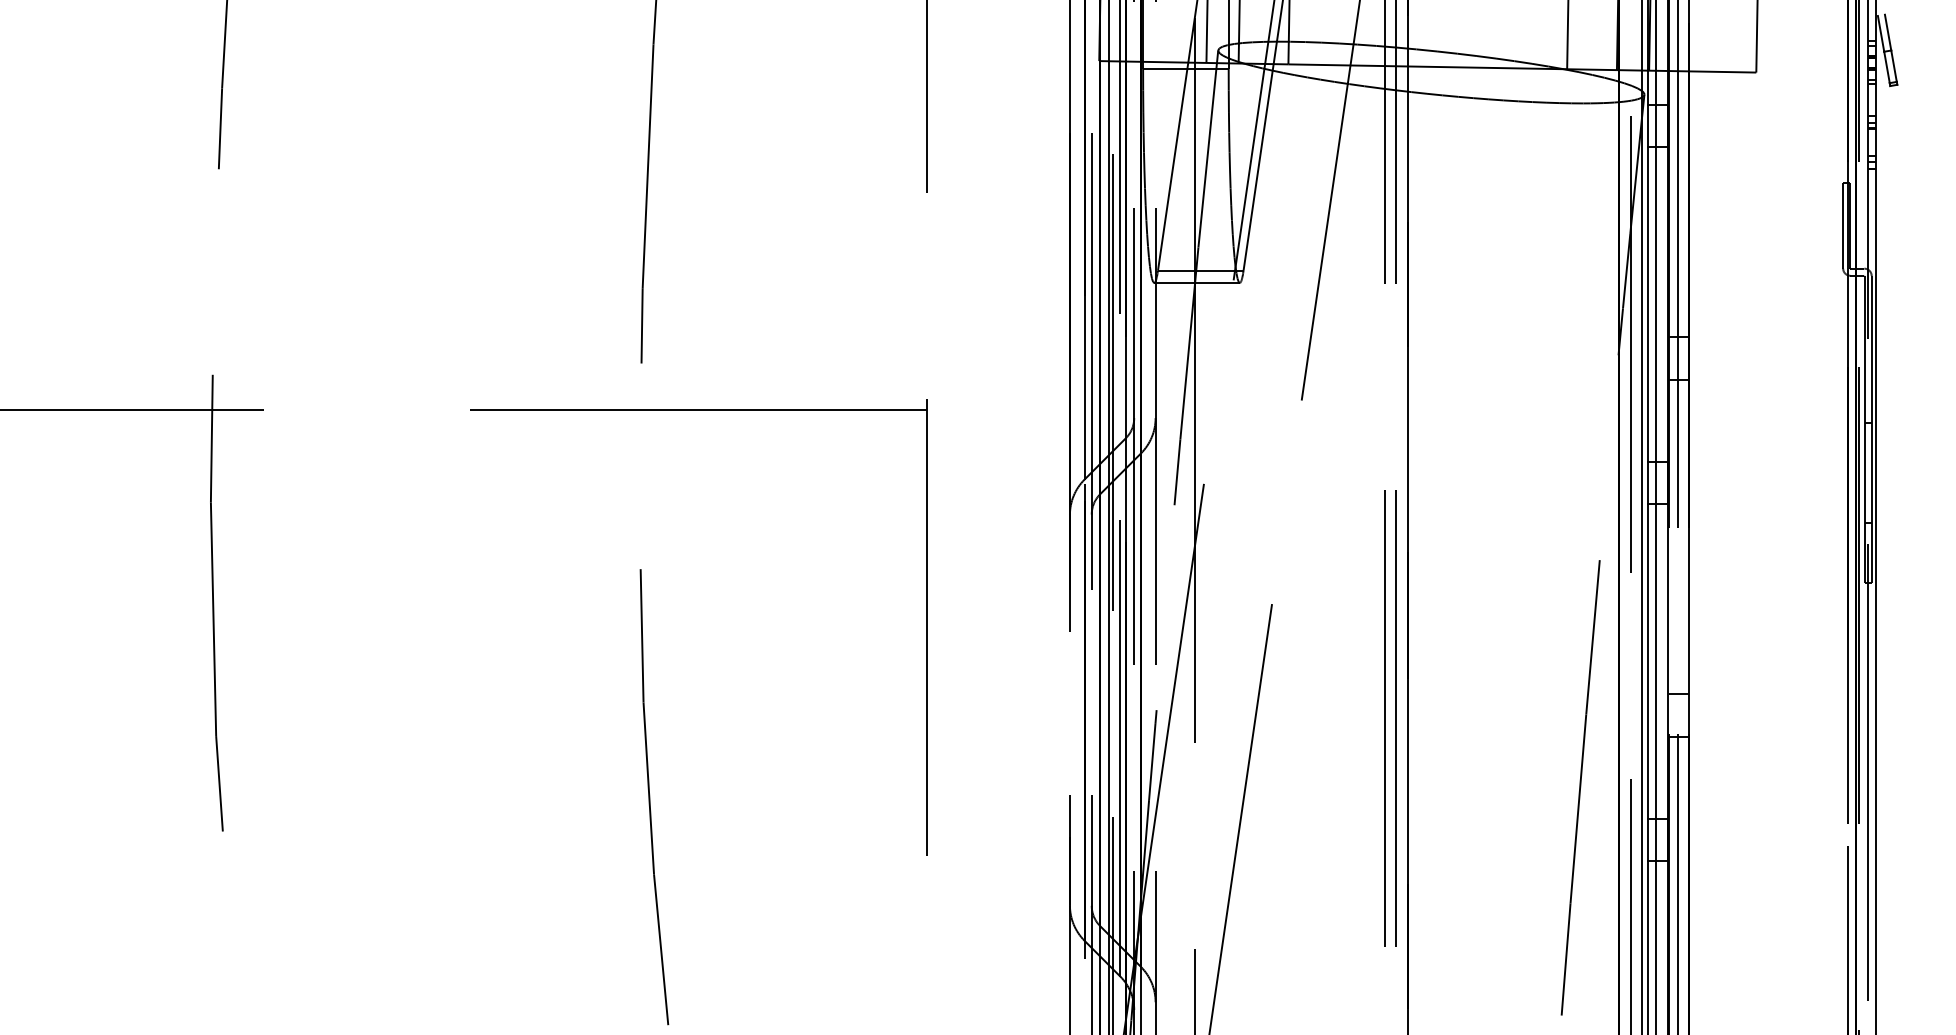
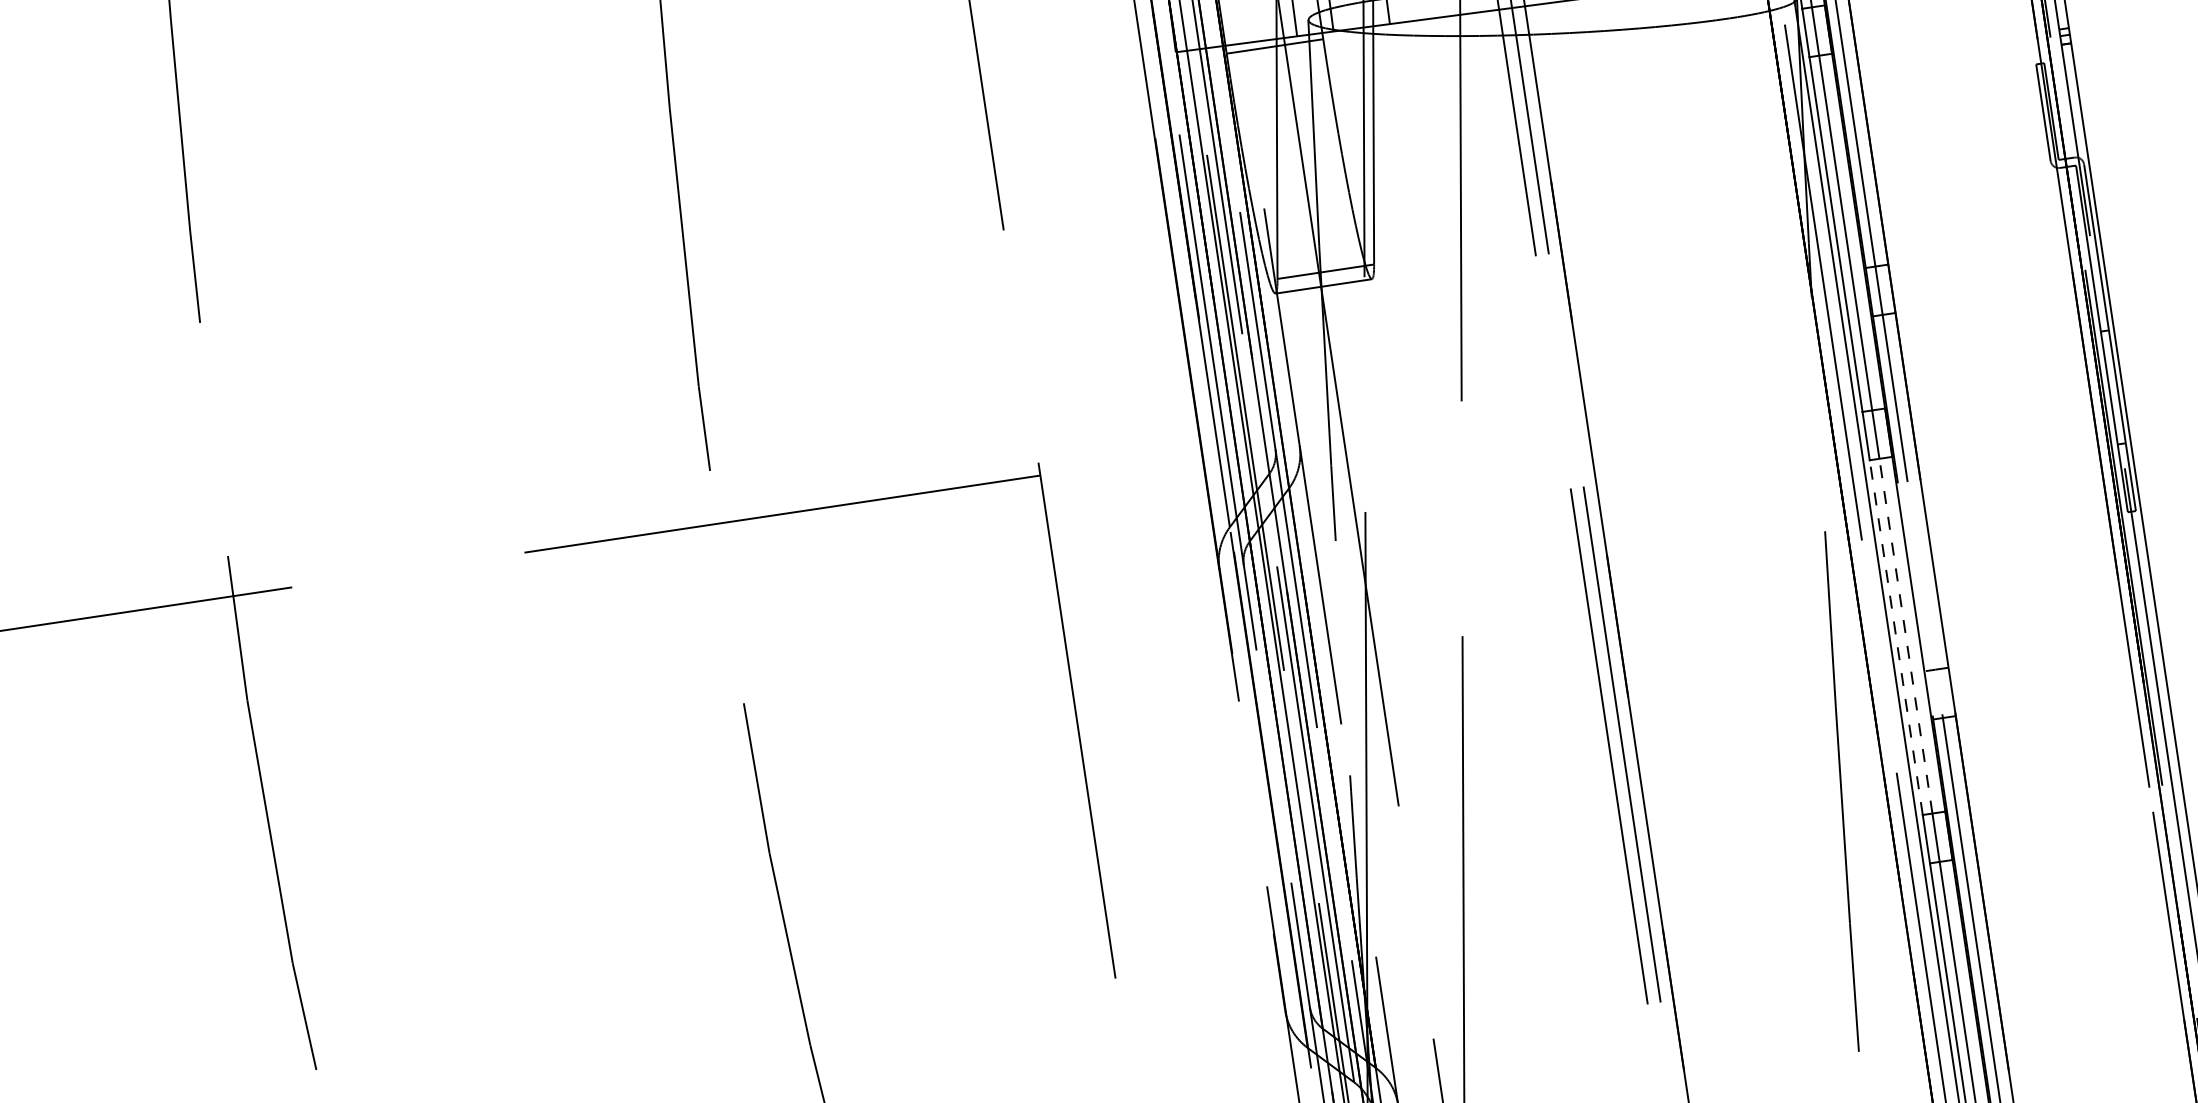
line: (1647, 661) -> (1896, 637), solid -> dashed
line: (1656, 661) -> (1906, 636), solid -> dashed

